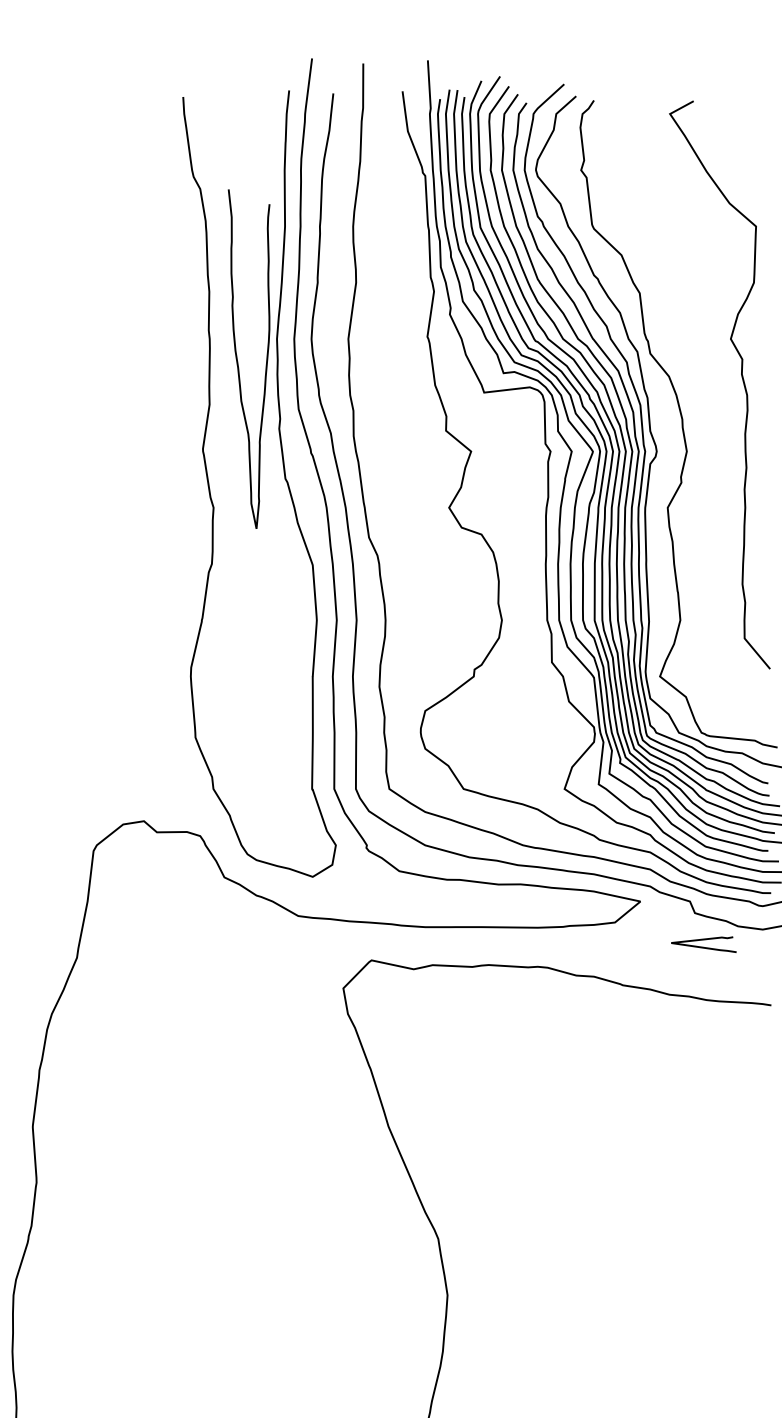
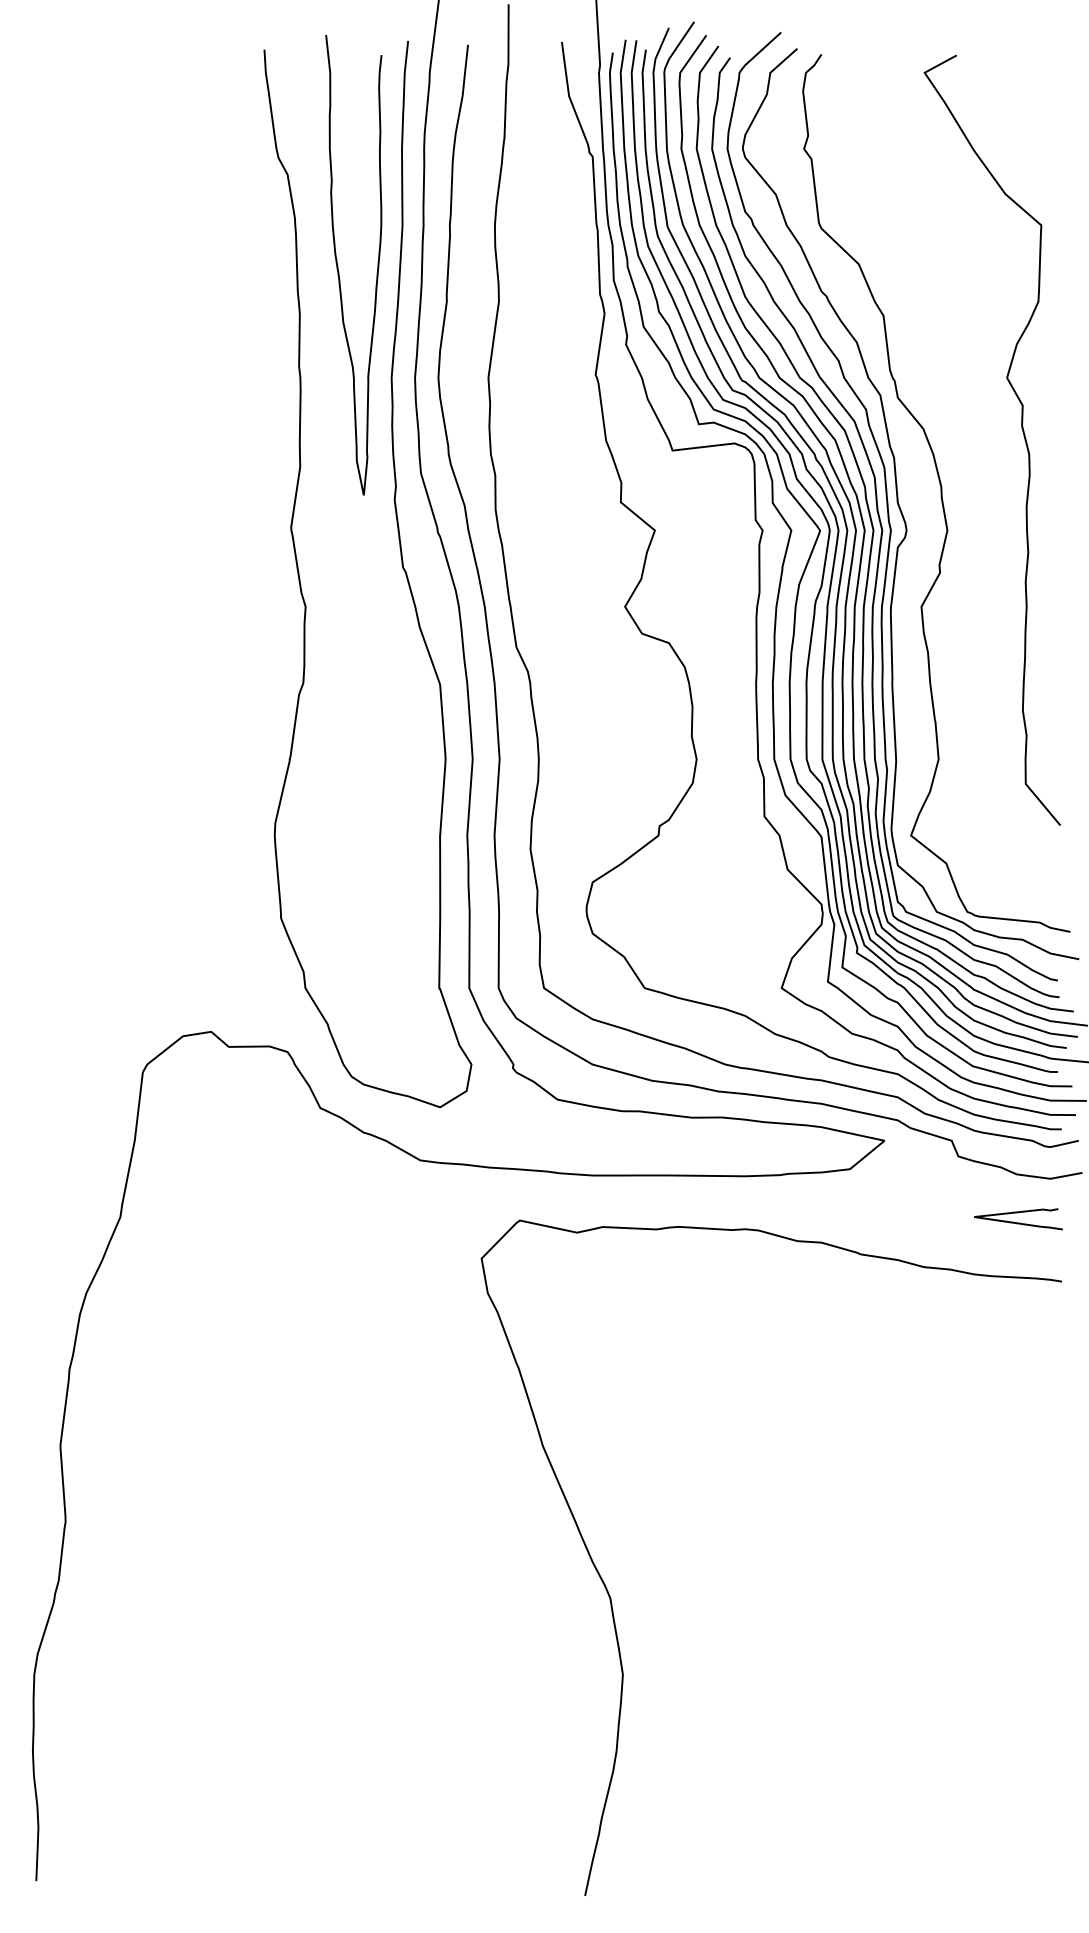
curve: (237, 359) -> (338, 265), moved
curve: (703, 947) -> (1018, 1222), moved

